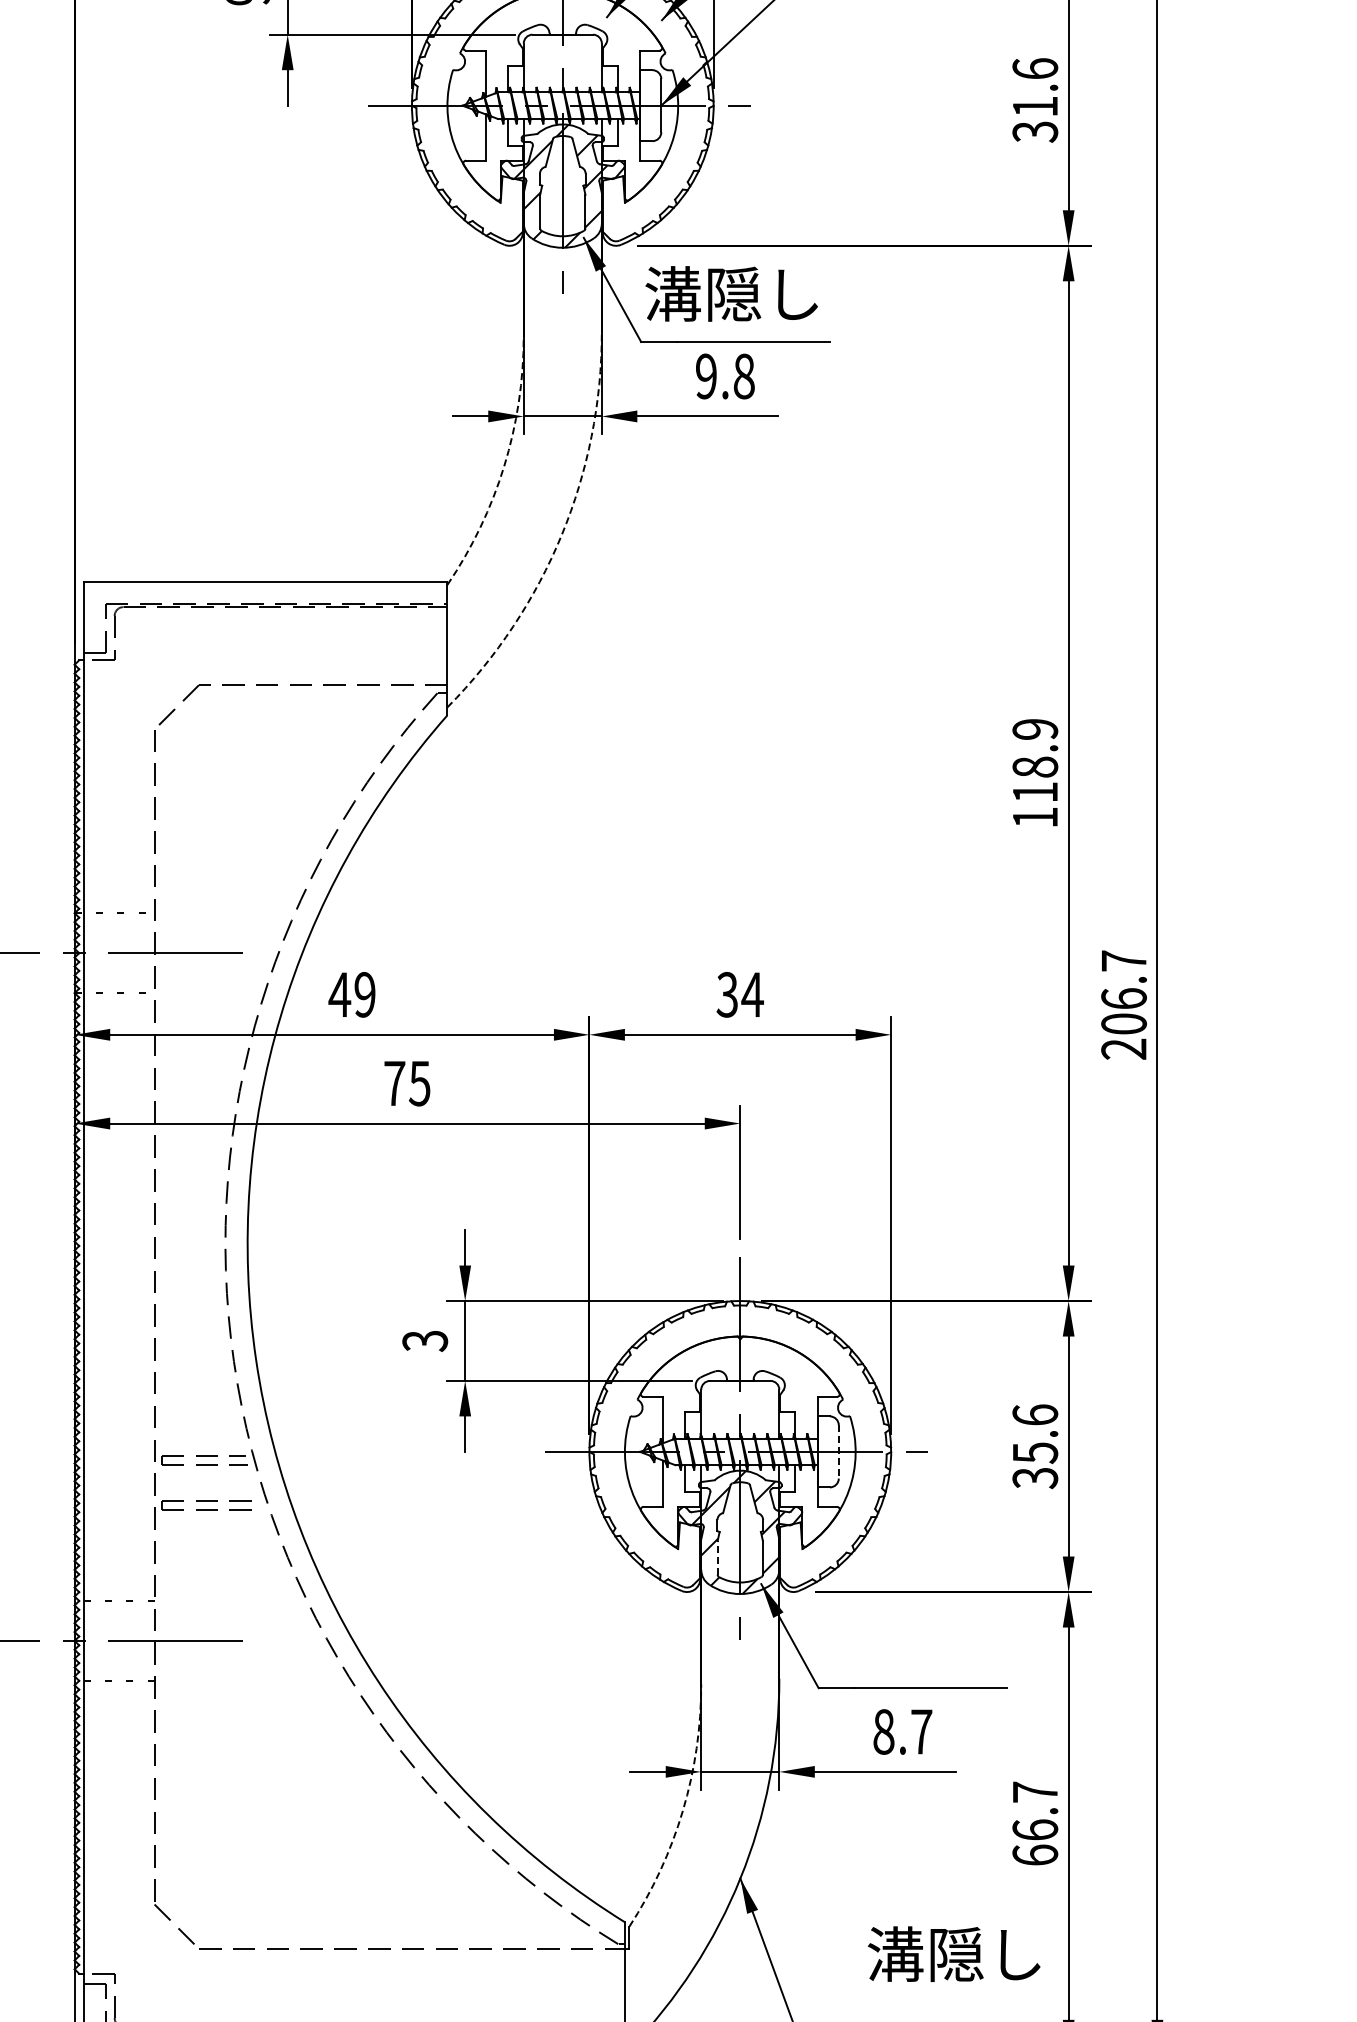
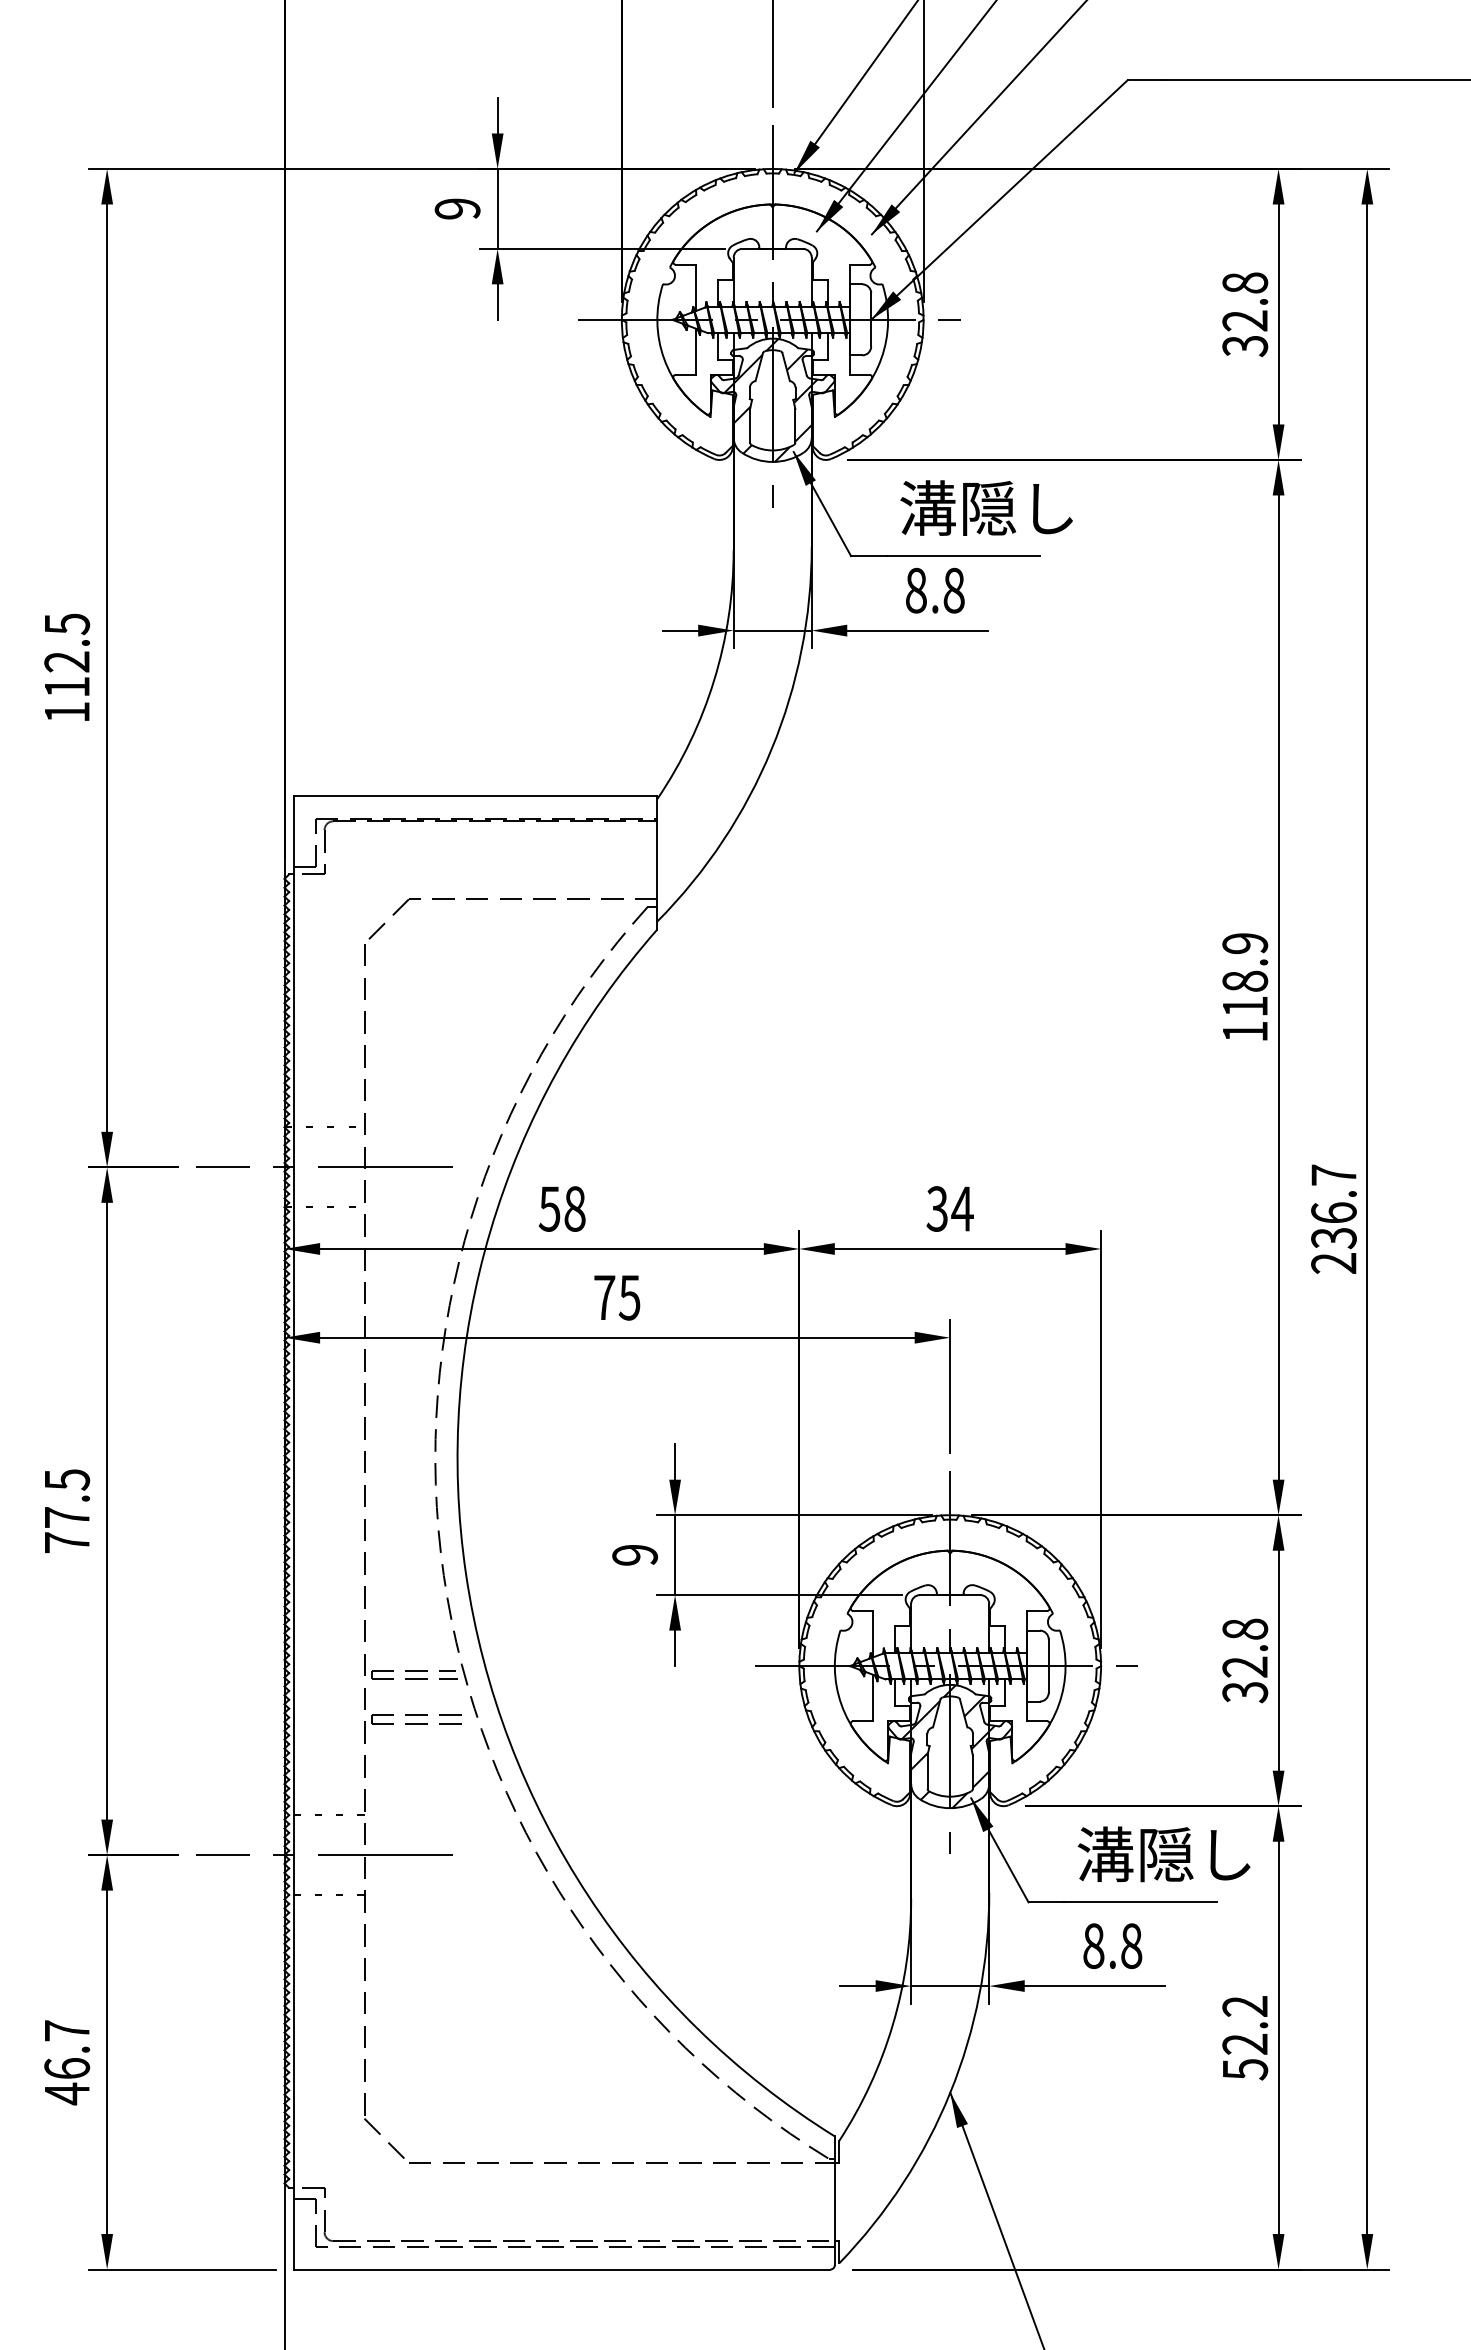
text: (1035, 87) -> (1245, 301), 31.6 -> 32.8
text: (731, 293) -> (986, 507), moved
text: (705, 376) -> (915, 590), 9.8 -> 8.8
arc: (504, 466) -> (714, 680), dashed -> solid
arc: (561, 535) -> (771, 749), dashed -> solid
text: (351, 994) -> (561, 1208), 49 -> 58
text: (1123, 1024) -> (1333, 1238), 206.7 -> 236.7
text: (425, 1341) -> (635, 1555), 3 -> 9
text: (1035, 1434) -> (1245, 1648), 35.6 -> 32.8
line: (838, 1452) -> (1048, 1666), dashed -> solid
line: (717, 1558) -> (927, 1772), dashed -> solid
text: (921, 1732) -> (1131, 1946), 8.7 -> 8.8
arc: (682, 1811) -> (892, 2025), dashed -> solid
text: (1035, 1824) -> (1245, 2038), 66.7 -> 52.2
text: (953, 1954) -> (1163, 1854), moved

